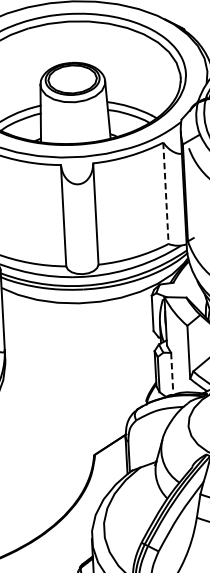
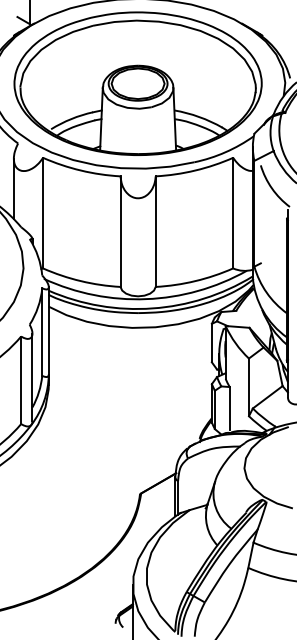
line: (166, 193) -> (233, 213), dashed -> solid
line: (171, 372) -> (229, 408), dashed -> solid

